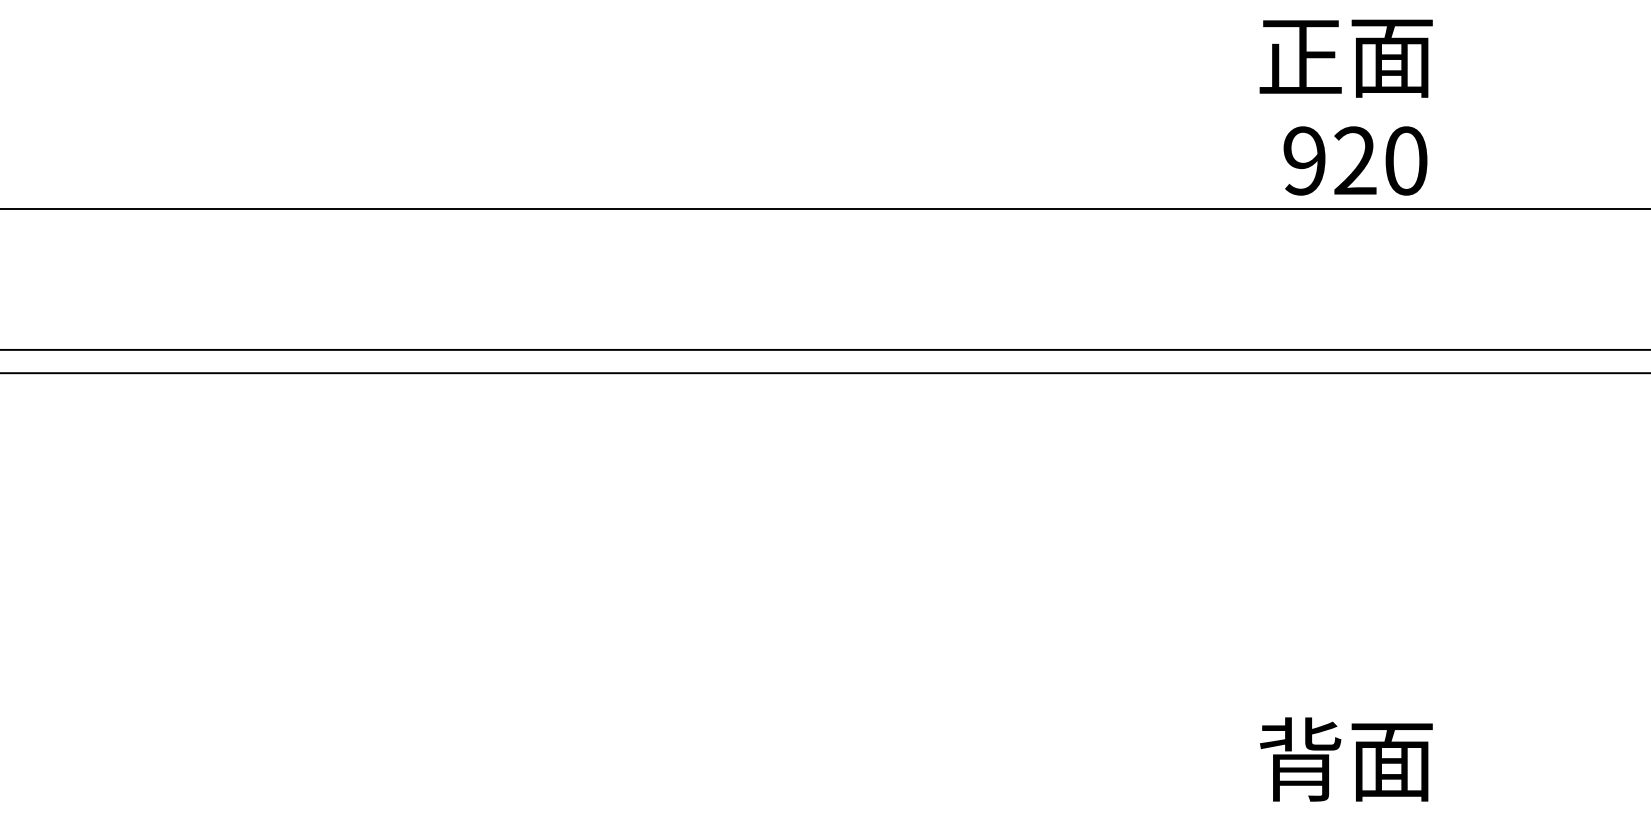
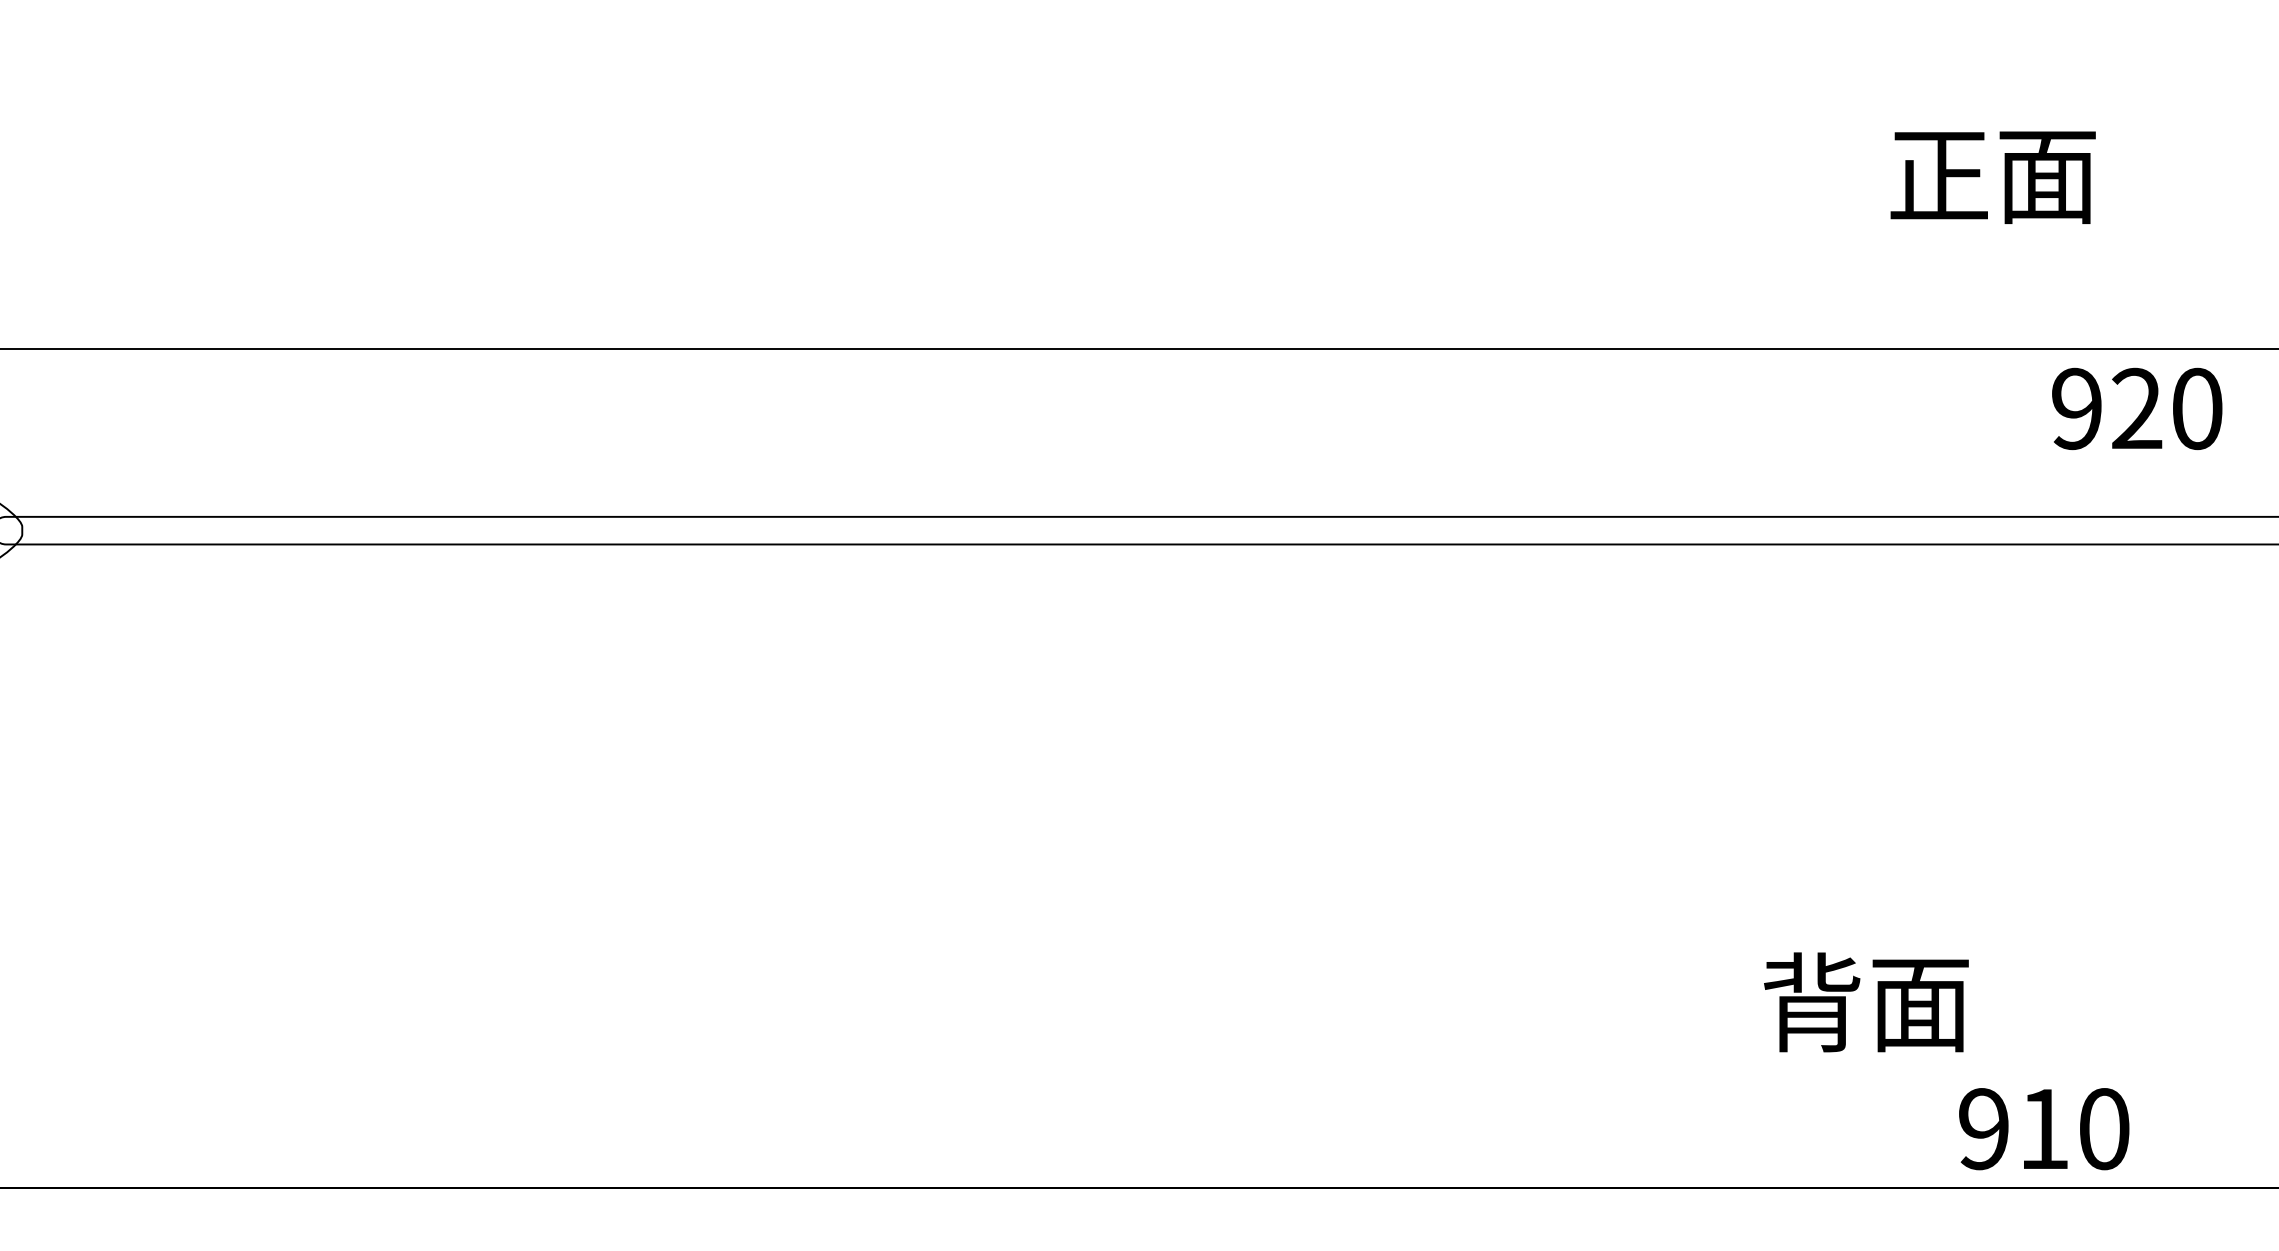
text: (1345, 58) -> (1992, 177), moved
text: (1355, 160) -> (2137, 408), moved
text: (1346, 759) -> (1866, 1002), moved

